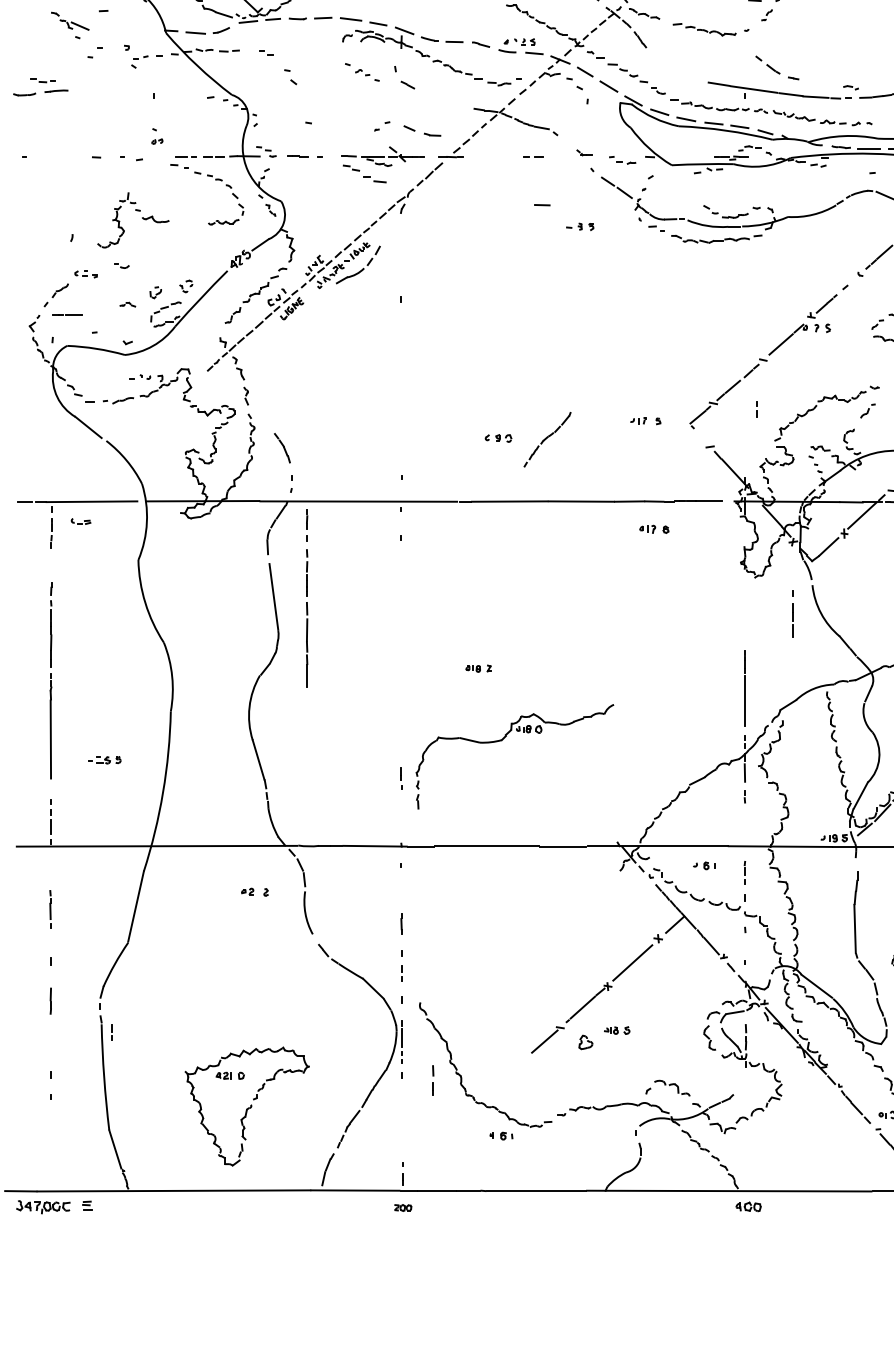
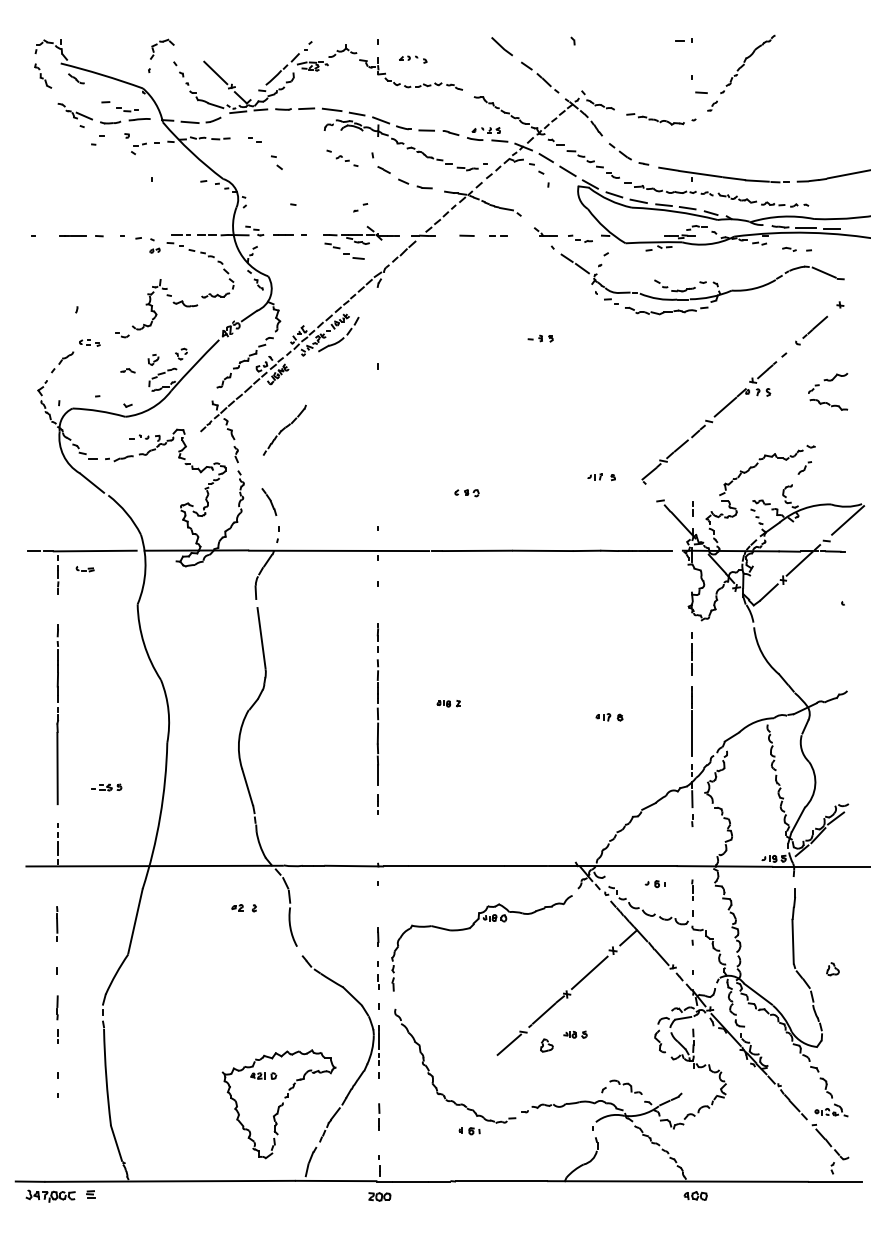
part: (776, 68) -> (628, 154), moved
part: (40, 86) -> (125, 115), moved
part: (851, 87) -> (789, 249), moved
part: (422, 130) -> (415, 183), moved
part: (156, 135) -> (154, 245), moved
part: (584, 152) -> (545, 231), size x1.67
line: (541, 204) -> (466, 235), moved
part: (141, 217) -> (172, 302), moved
part: (579, 226) -> (540, 338), moved
line: (67, 314) -> (72, 235), moved
line: (757, 410) -> (692, 509), moved
part: (547, 438) -> (284, 429), moved
part: (654, 529) -> (609, 717), moved
line: (306, 597) -> (377, 703), moved
line: (792, 613) -> (691, 653), moved
part: (502, 741) -> (470, 929), moved
line: (112, 1032) -> (57, 1036), moved
line: (433, 1081) -> (379, 1118), moved
part: (246, 1106) -> (278, 1104), moved
part: (402, 1207) -> (379, 1196), size x1.43

